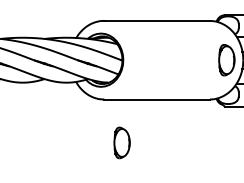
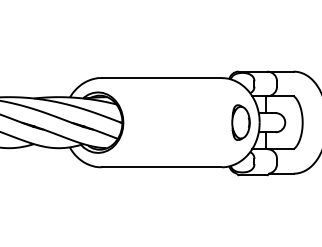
part: (121, 142) -> (121, 216), removed

